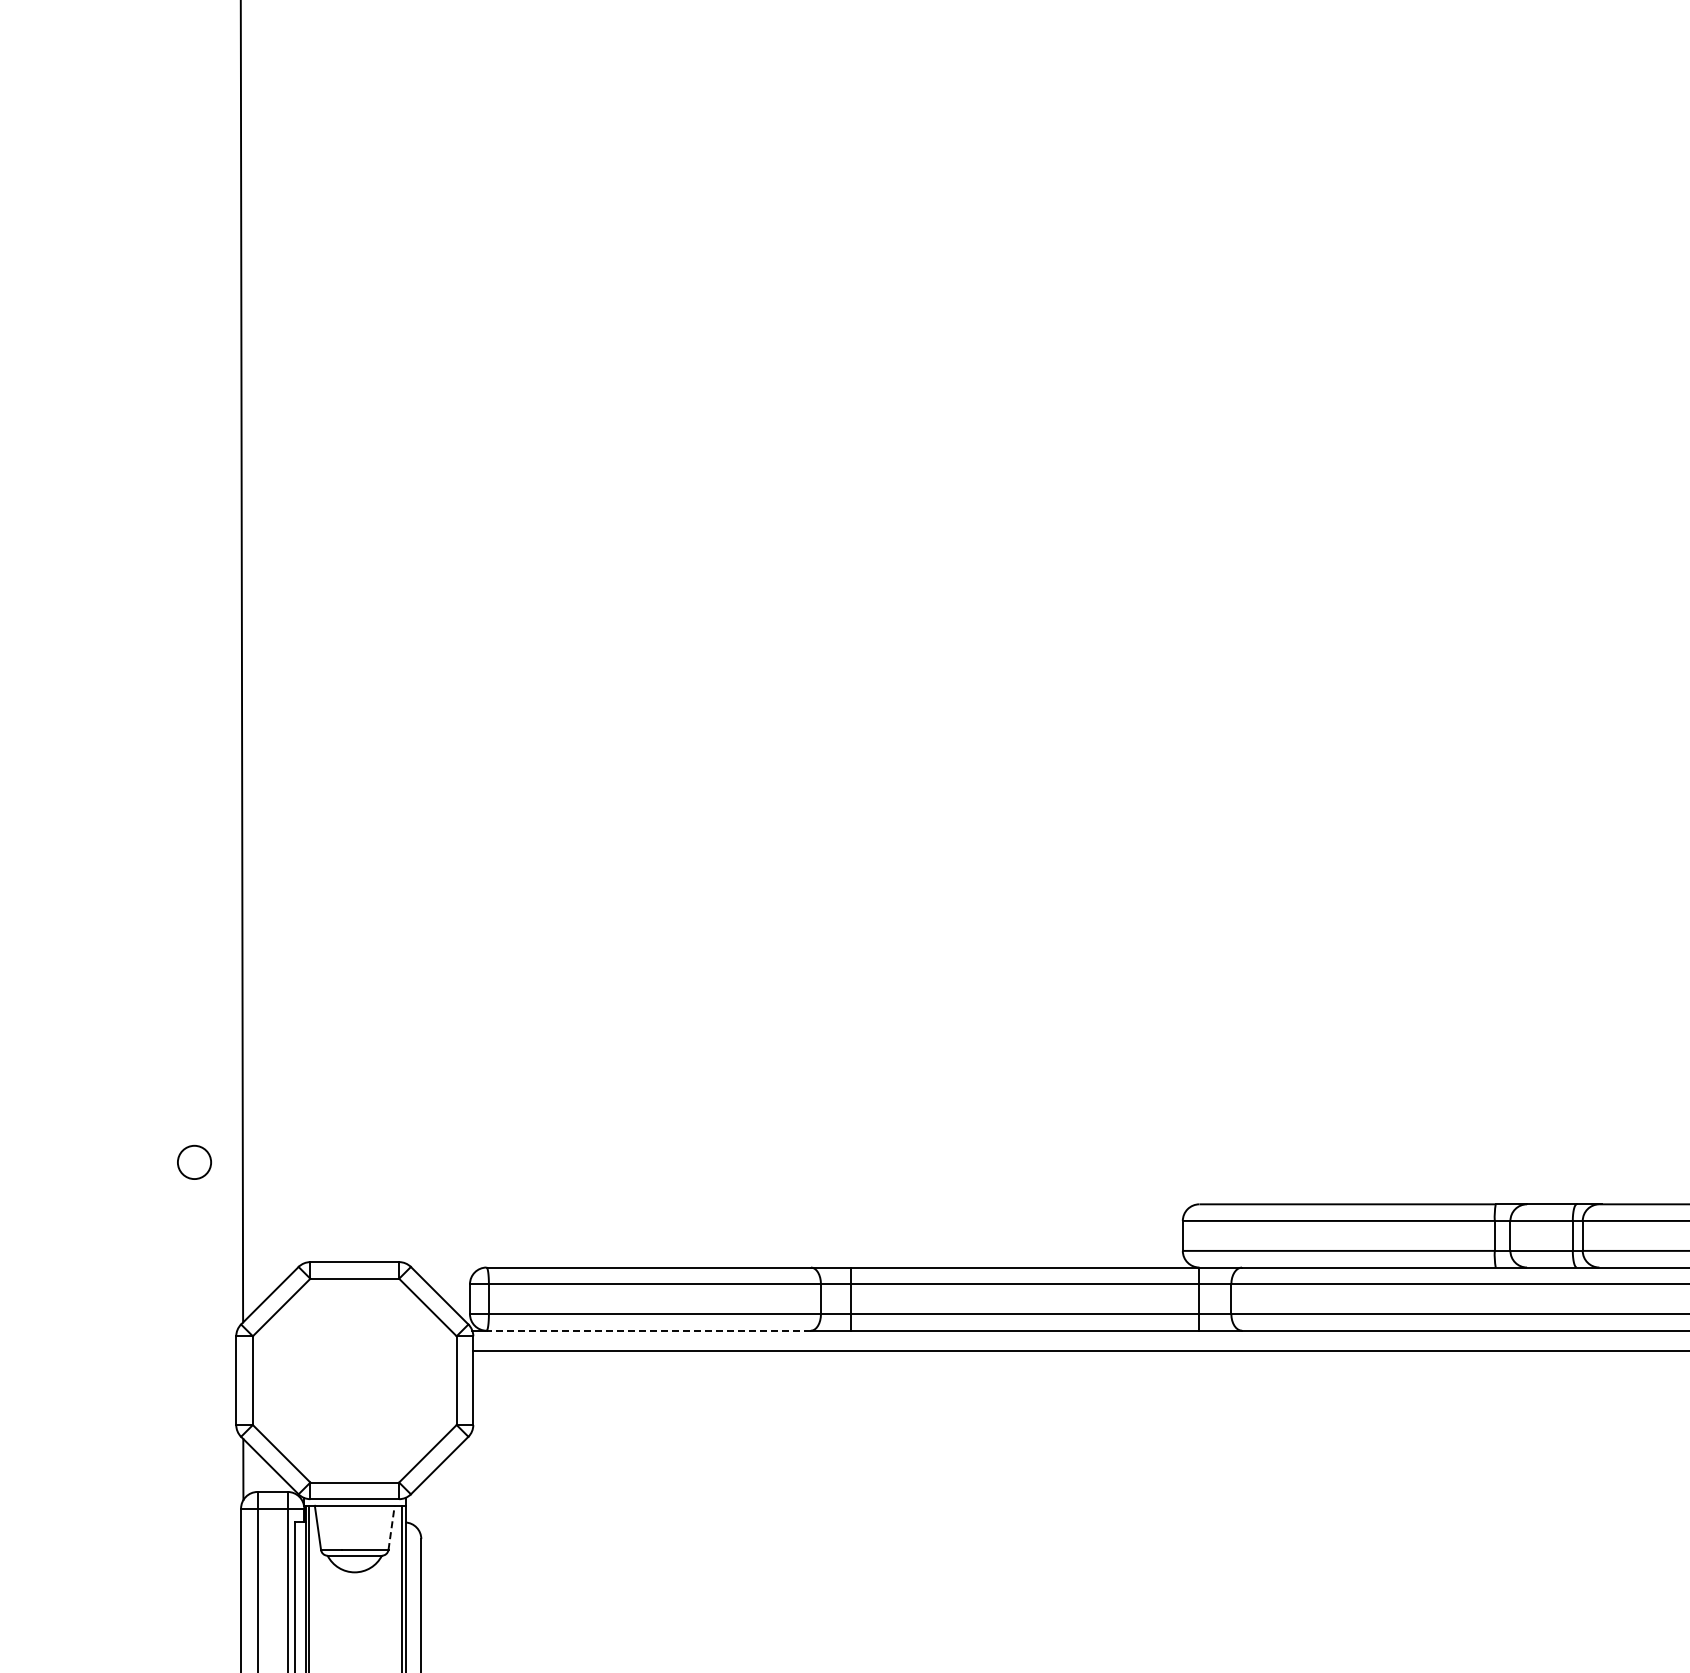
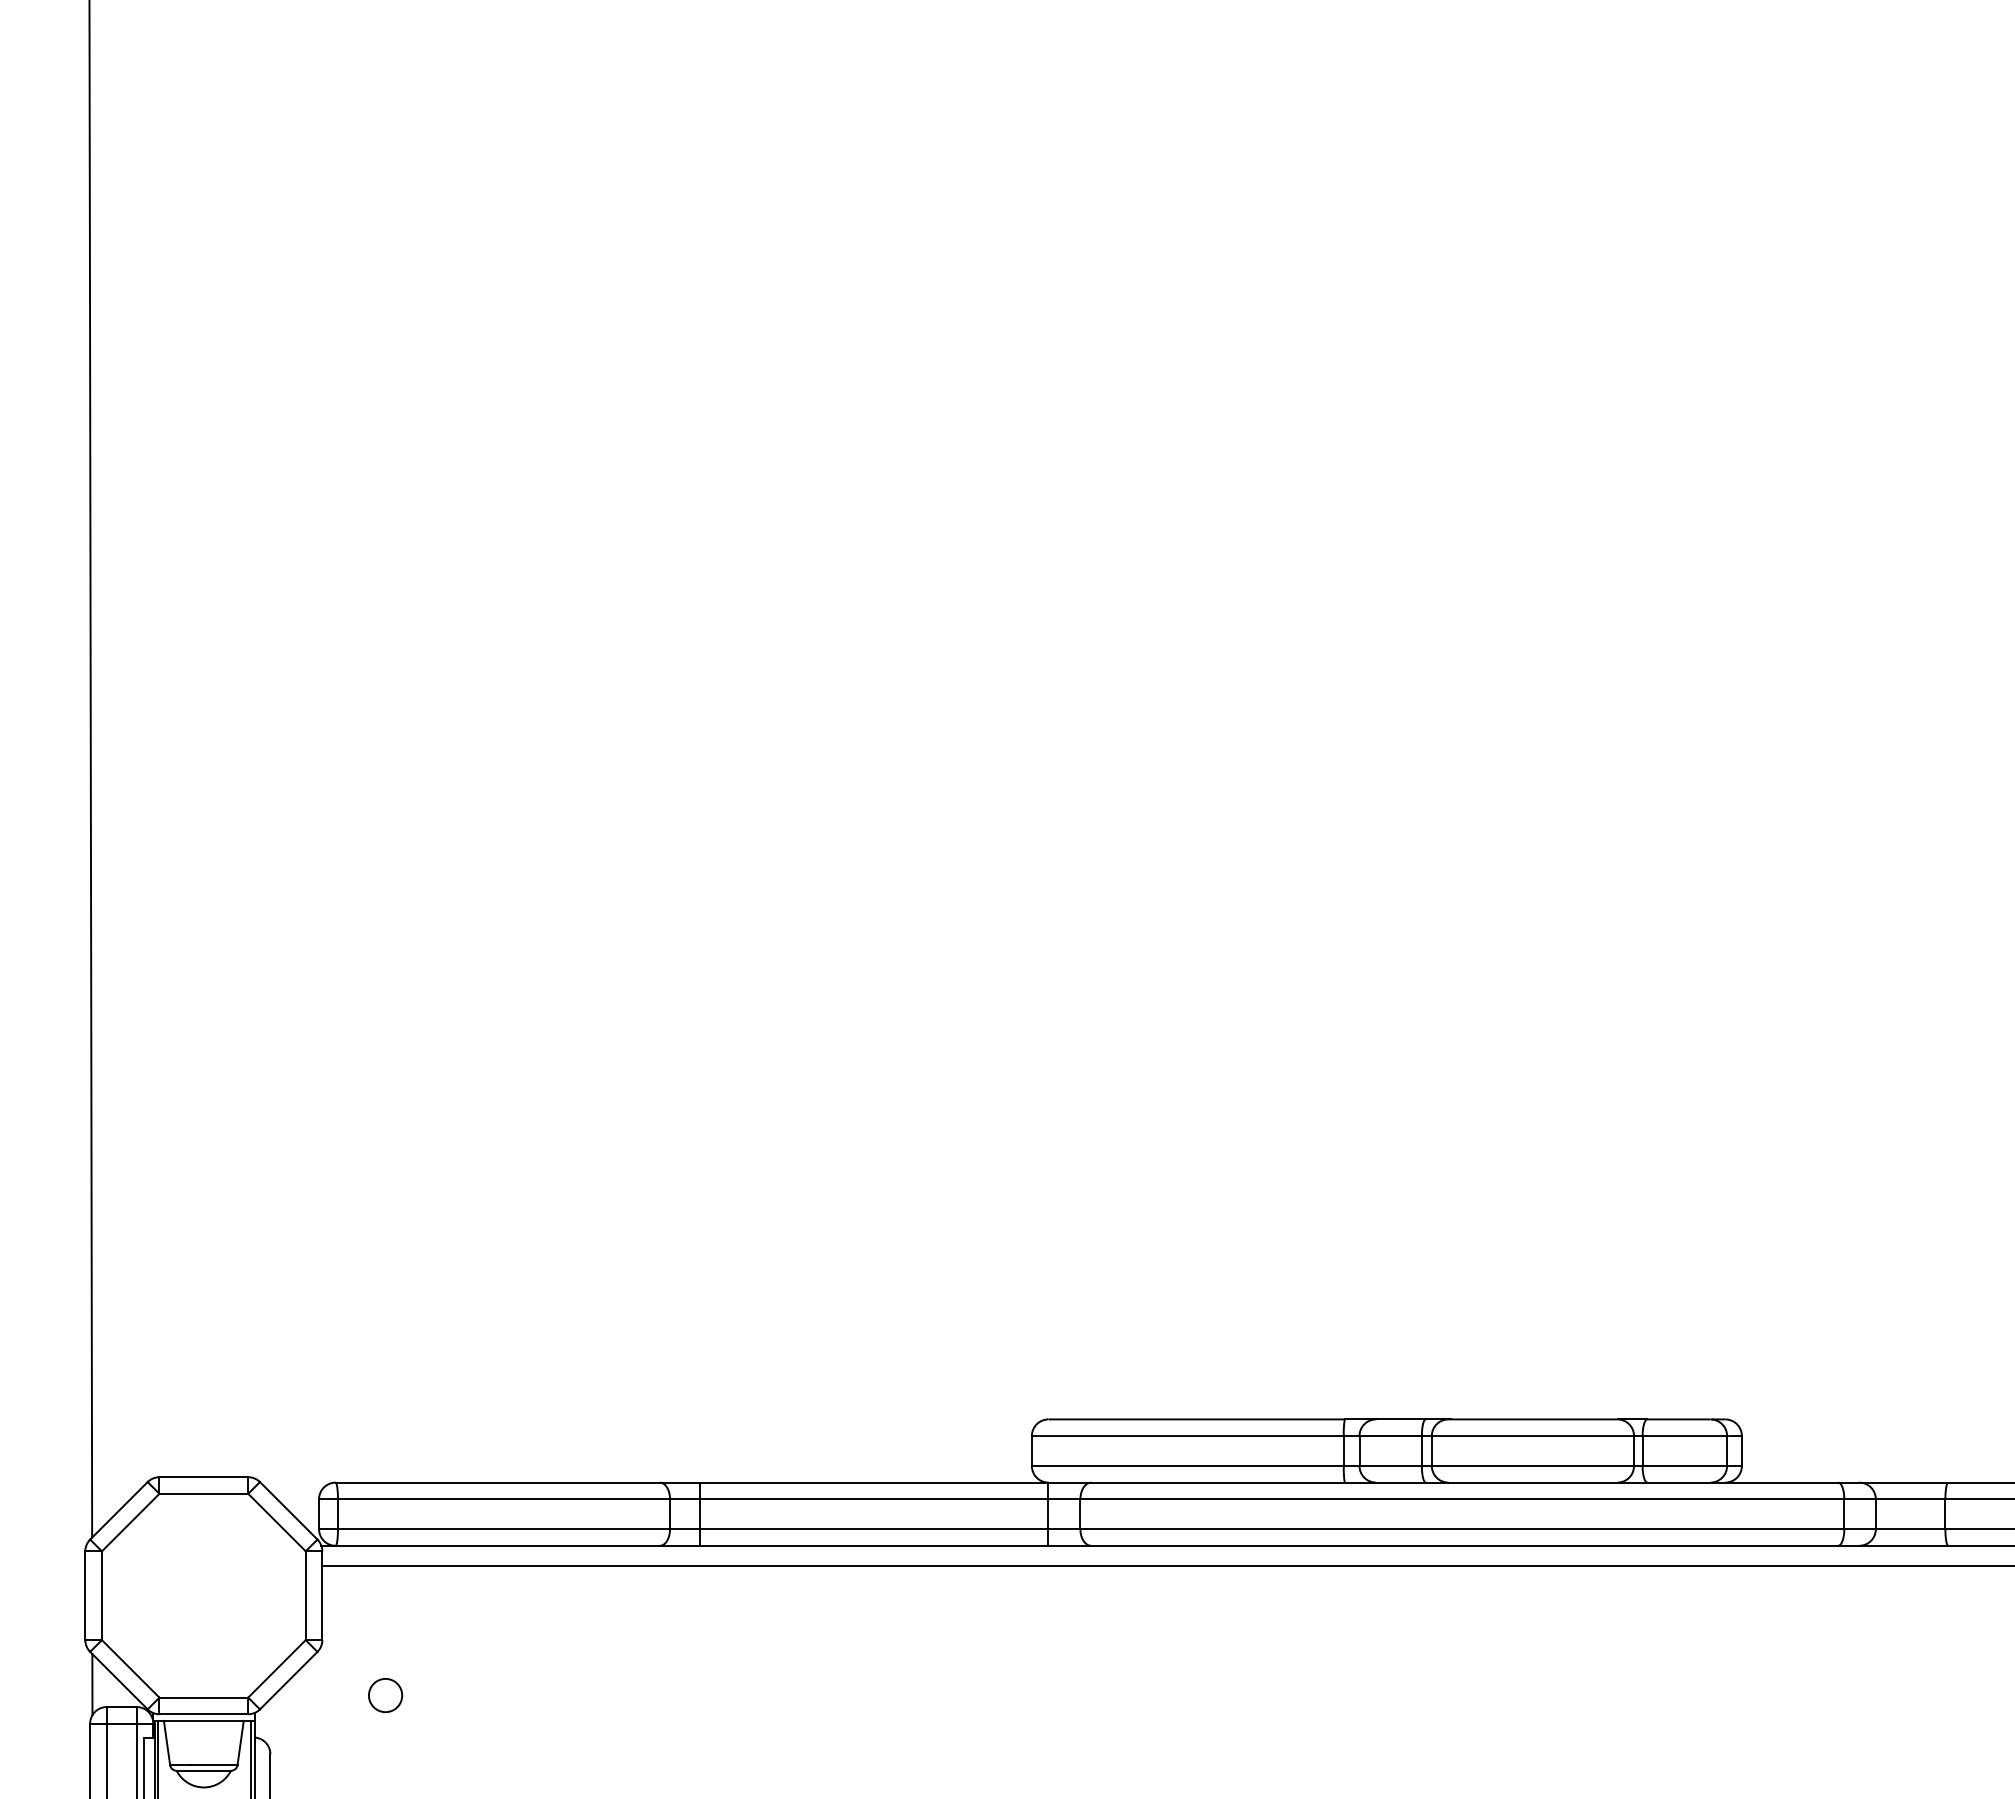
circle: (194, 1162) -> (385, 1695), moved
line: (648, 1330) -> (497, 1545), dashed -> solid
line: (391, 1527) -> (240, 1742), dashed -> solid

